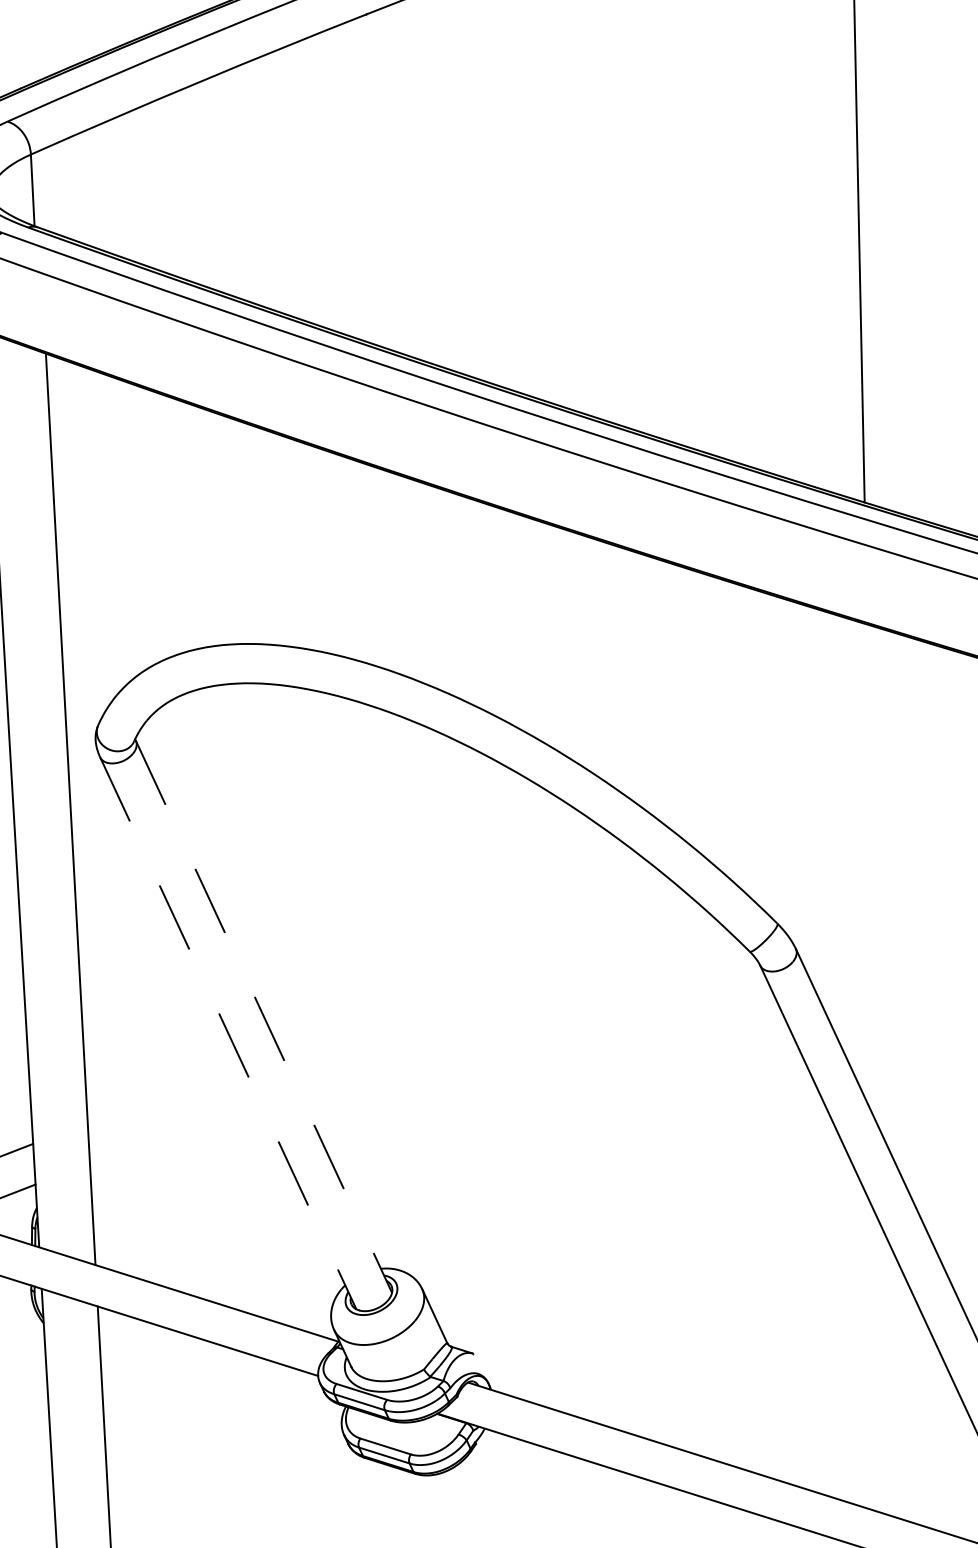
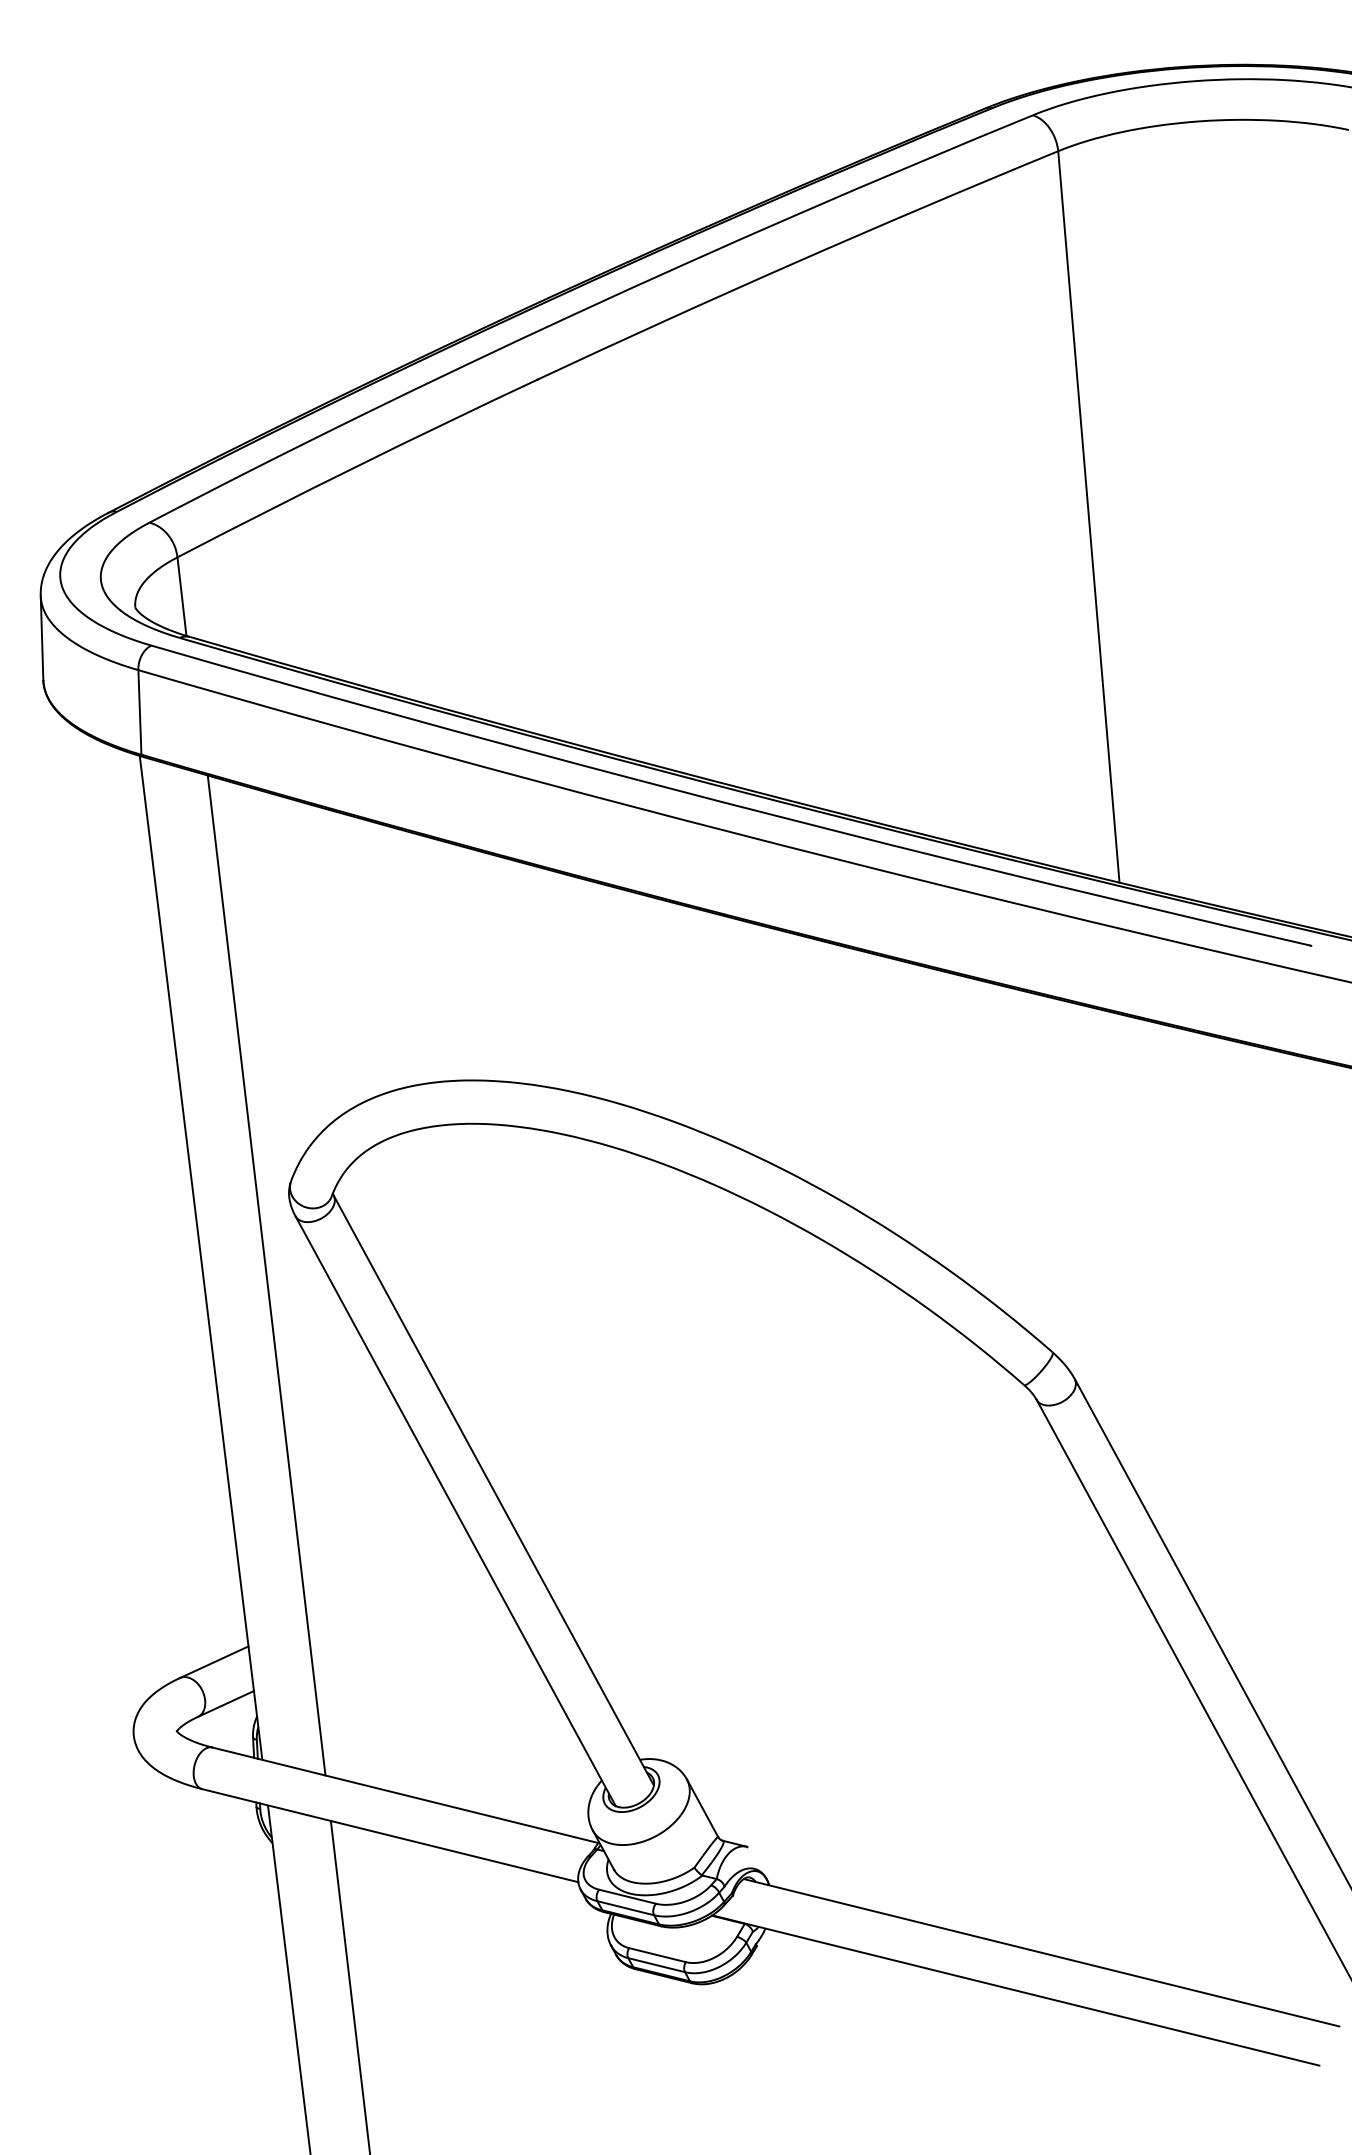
line: (263, 1016) -> (493, 1490), dashed -> solid
line: (228, 1033) -> (455, 1511), dashed -> solid

